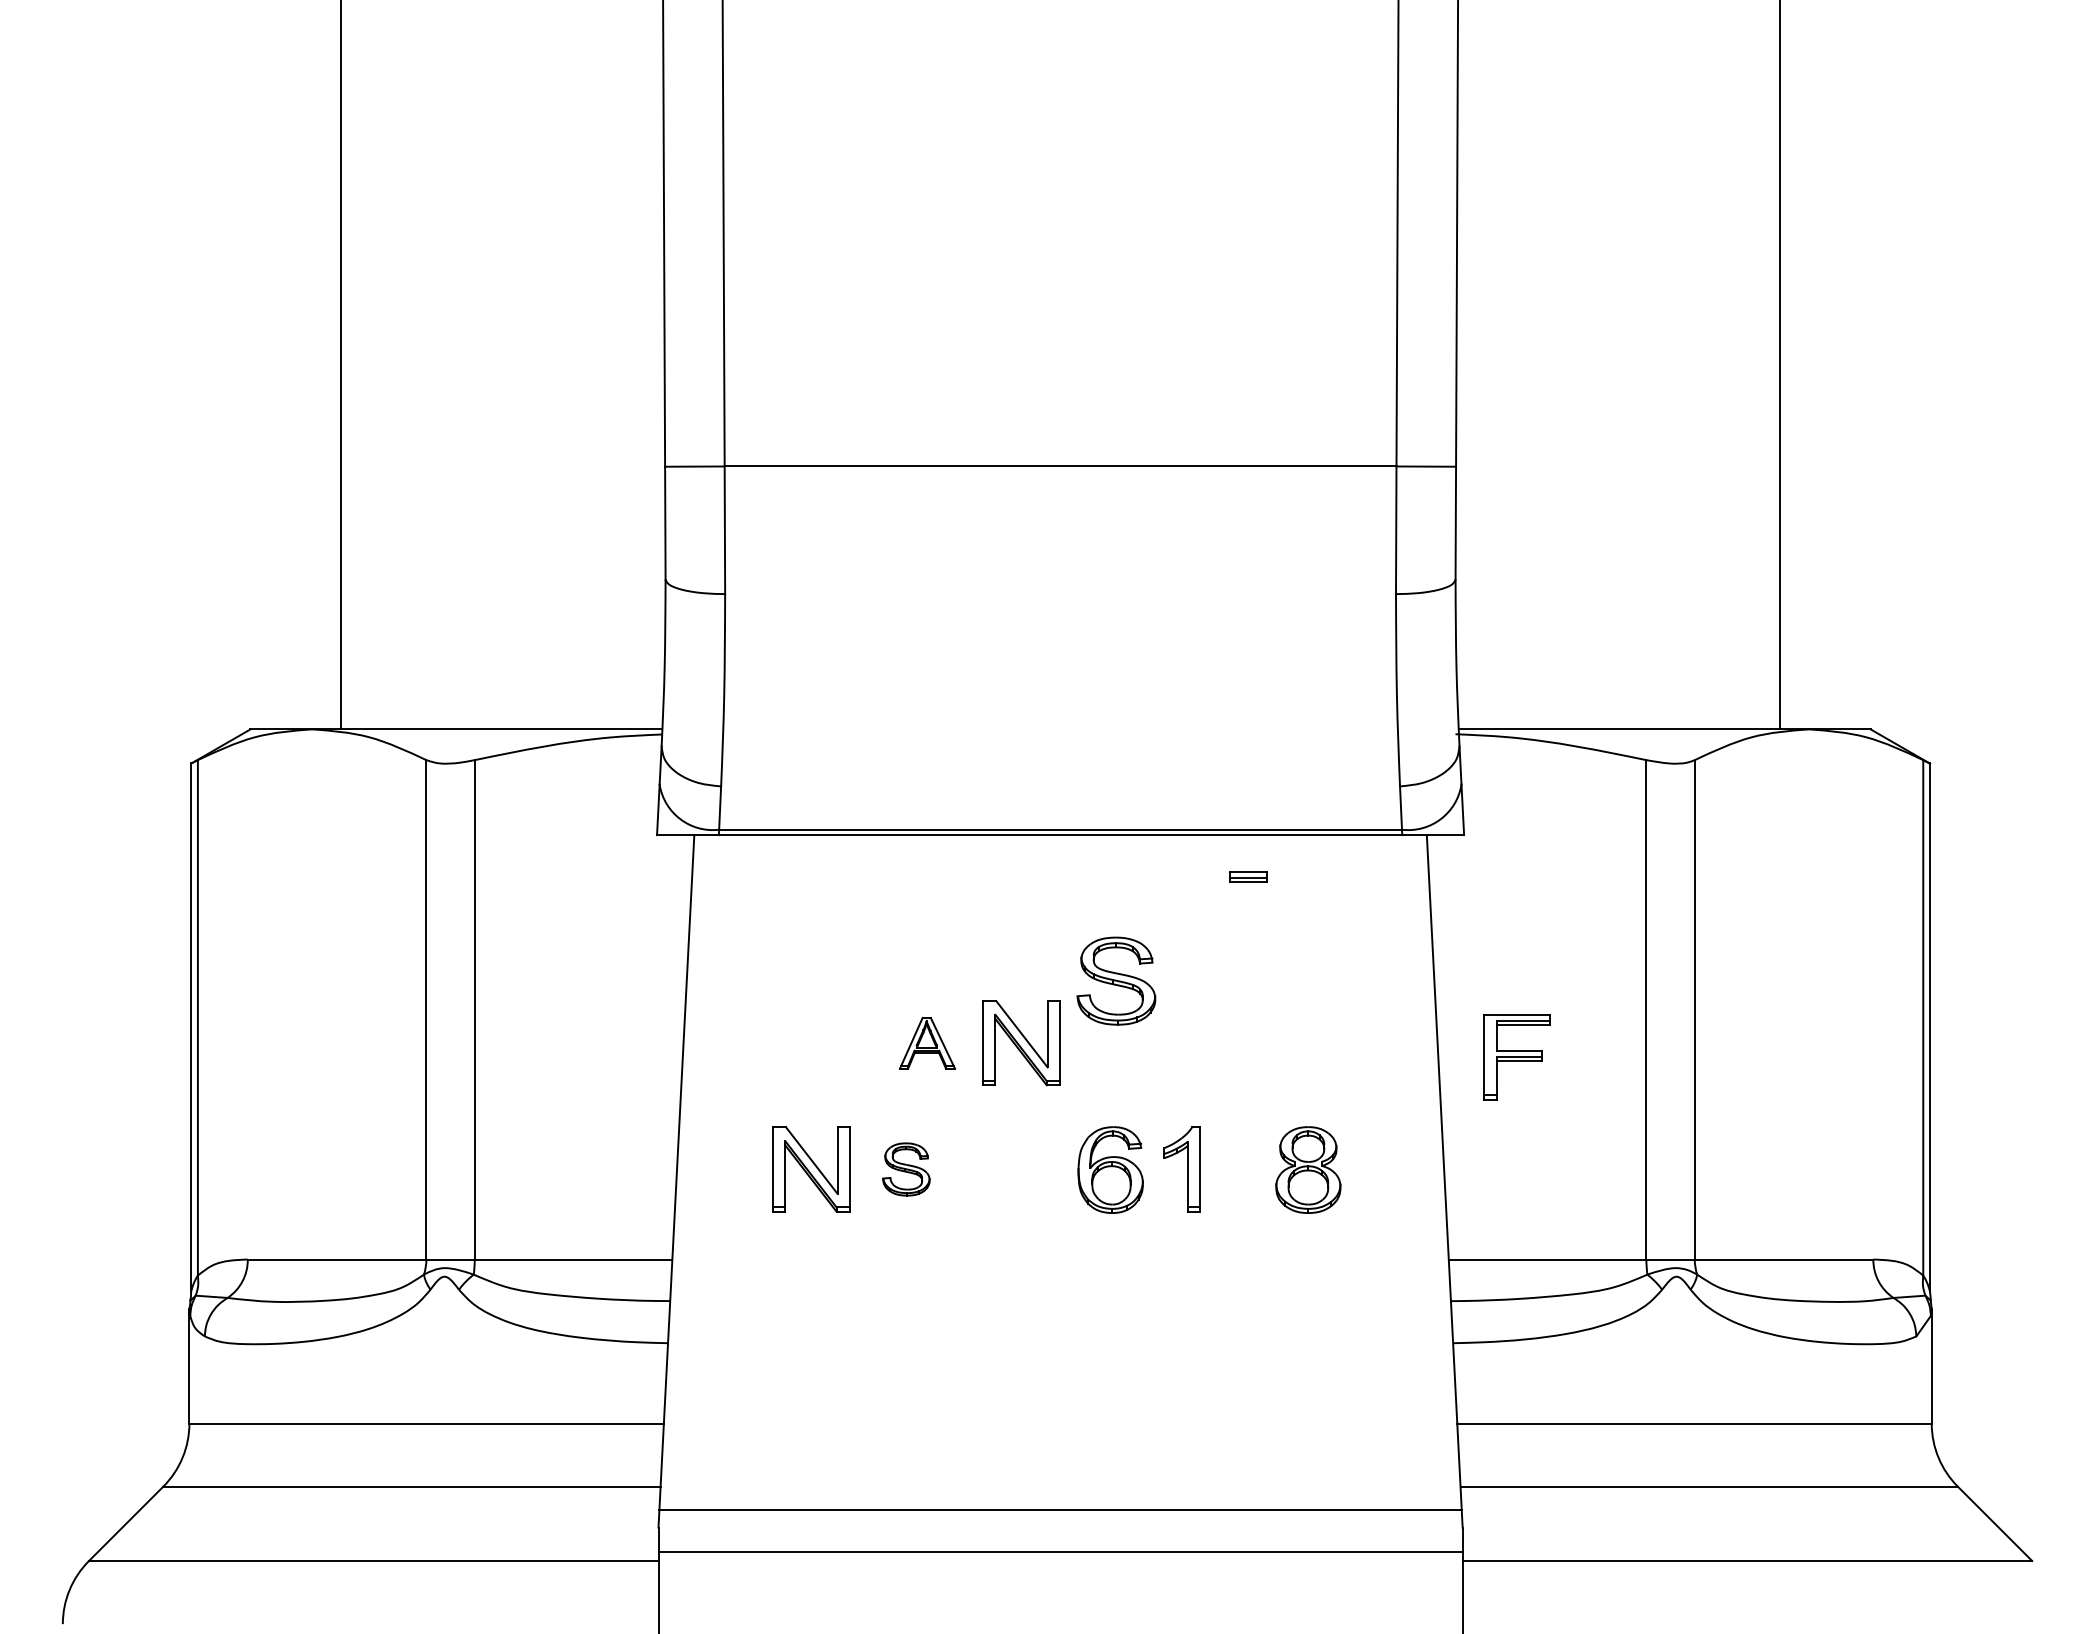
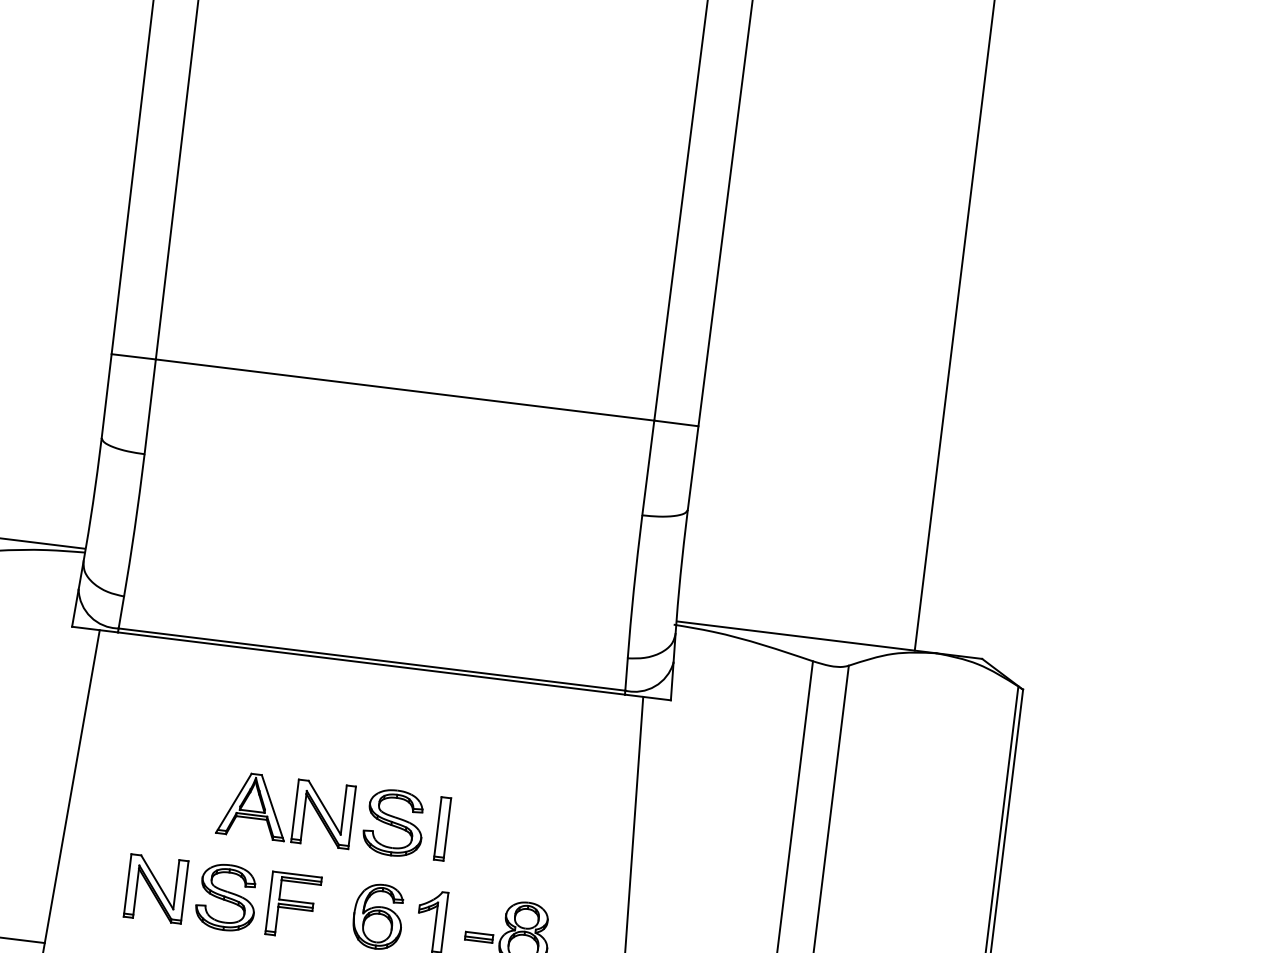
part: (1248, 876) -> (479, 936), moved
part: (1116, 980) -> (394, 822), moved
part: (1181, 1042) -> (442, 828), added
part: (927, 1043) -> (253, 806), size x1.67
part: (1516, 1057) -> (293, 905), moved
part: (906, 1169) -> (226, 897), size x1.67

